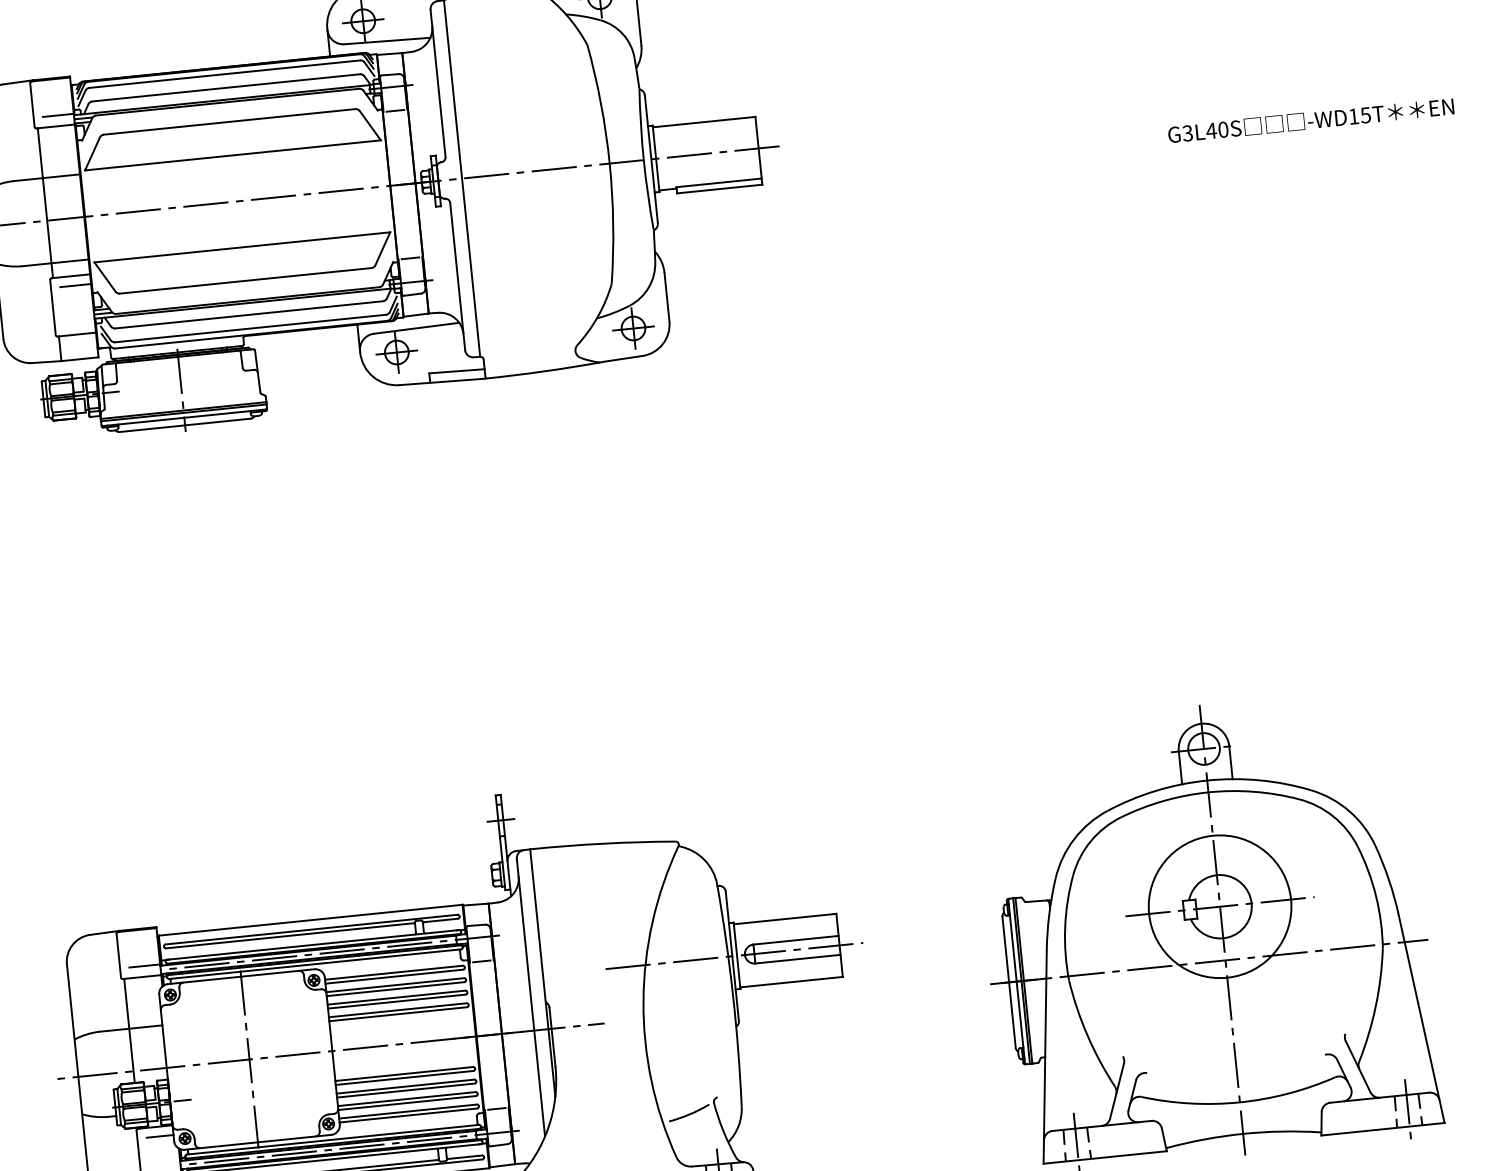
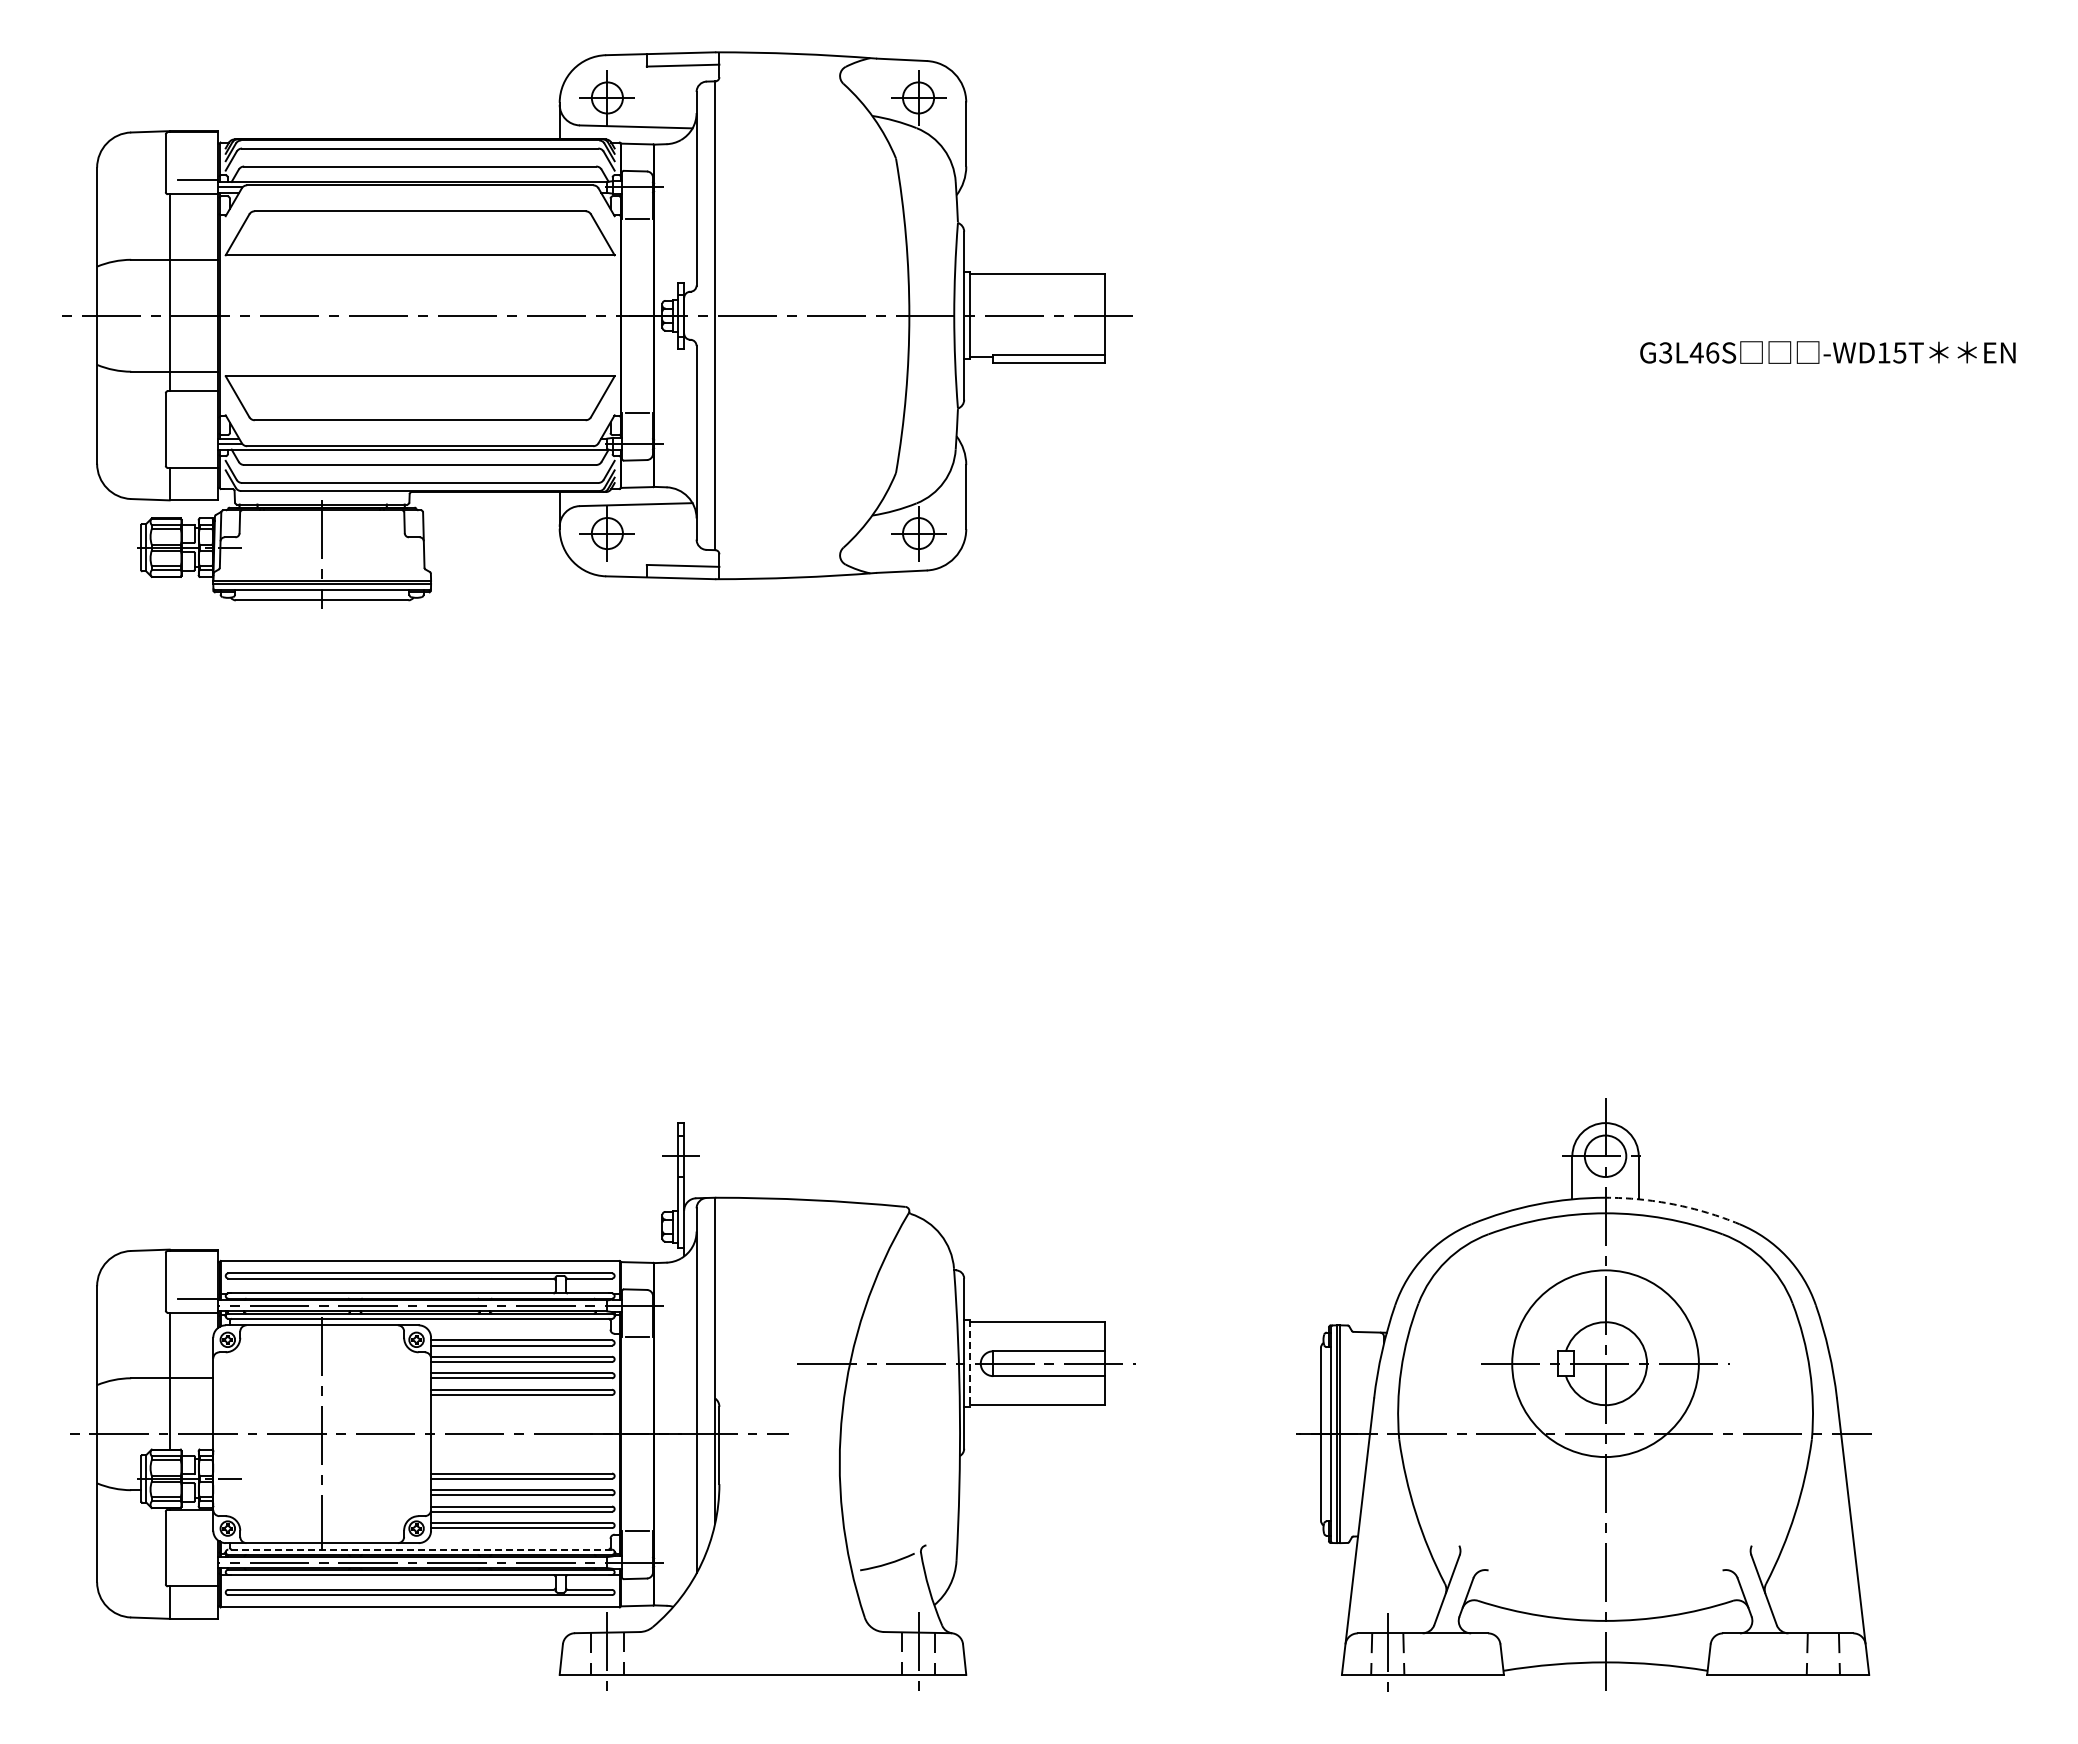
text: (1223, 129) -> (1712, 352), G3L40S -> G3L46S
line: (75, 285) -> (198, 403), removed
arc: (1259, 780) -> (1673, 1204), solid -> dashed
line: (737, 955) -> (970, 1363), solid -> dashed
line: (1408, 1110) -> (1823, 1653), removed
line: (160, 1136) -> (195, 1522), removed
line: (333, 1139) -> (420, 1549), solid -> dashed

